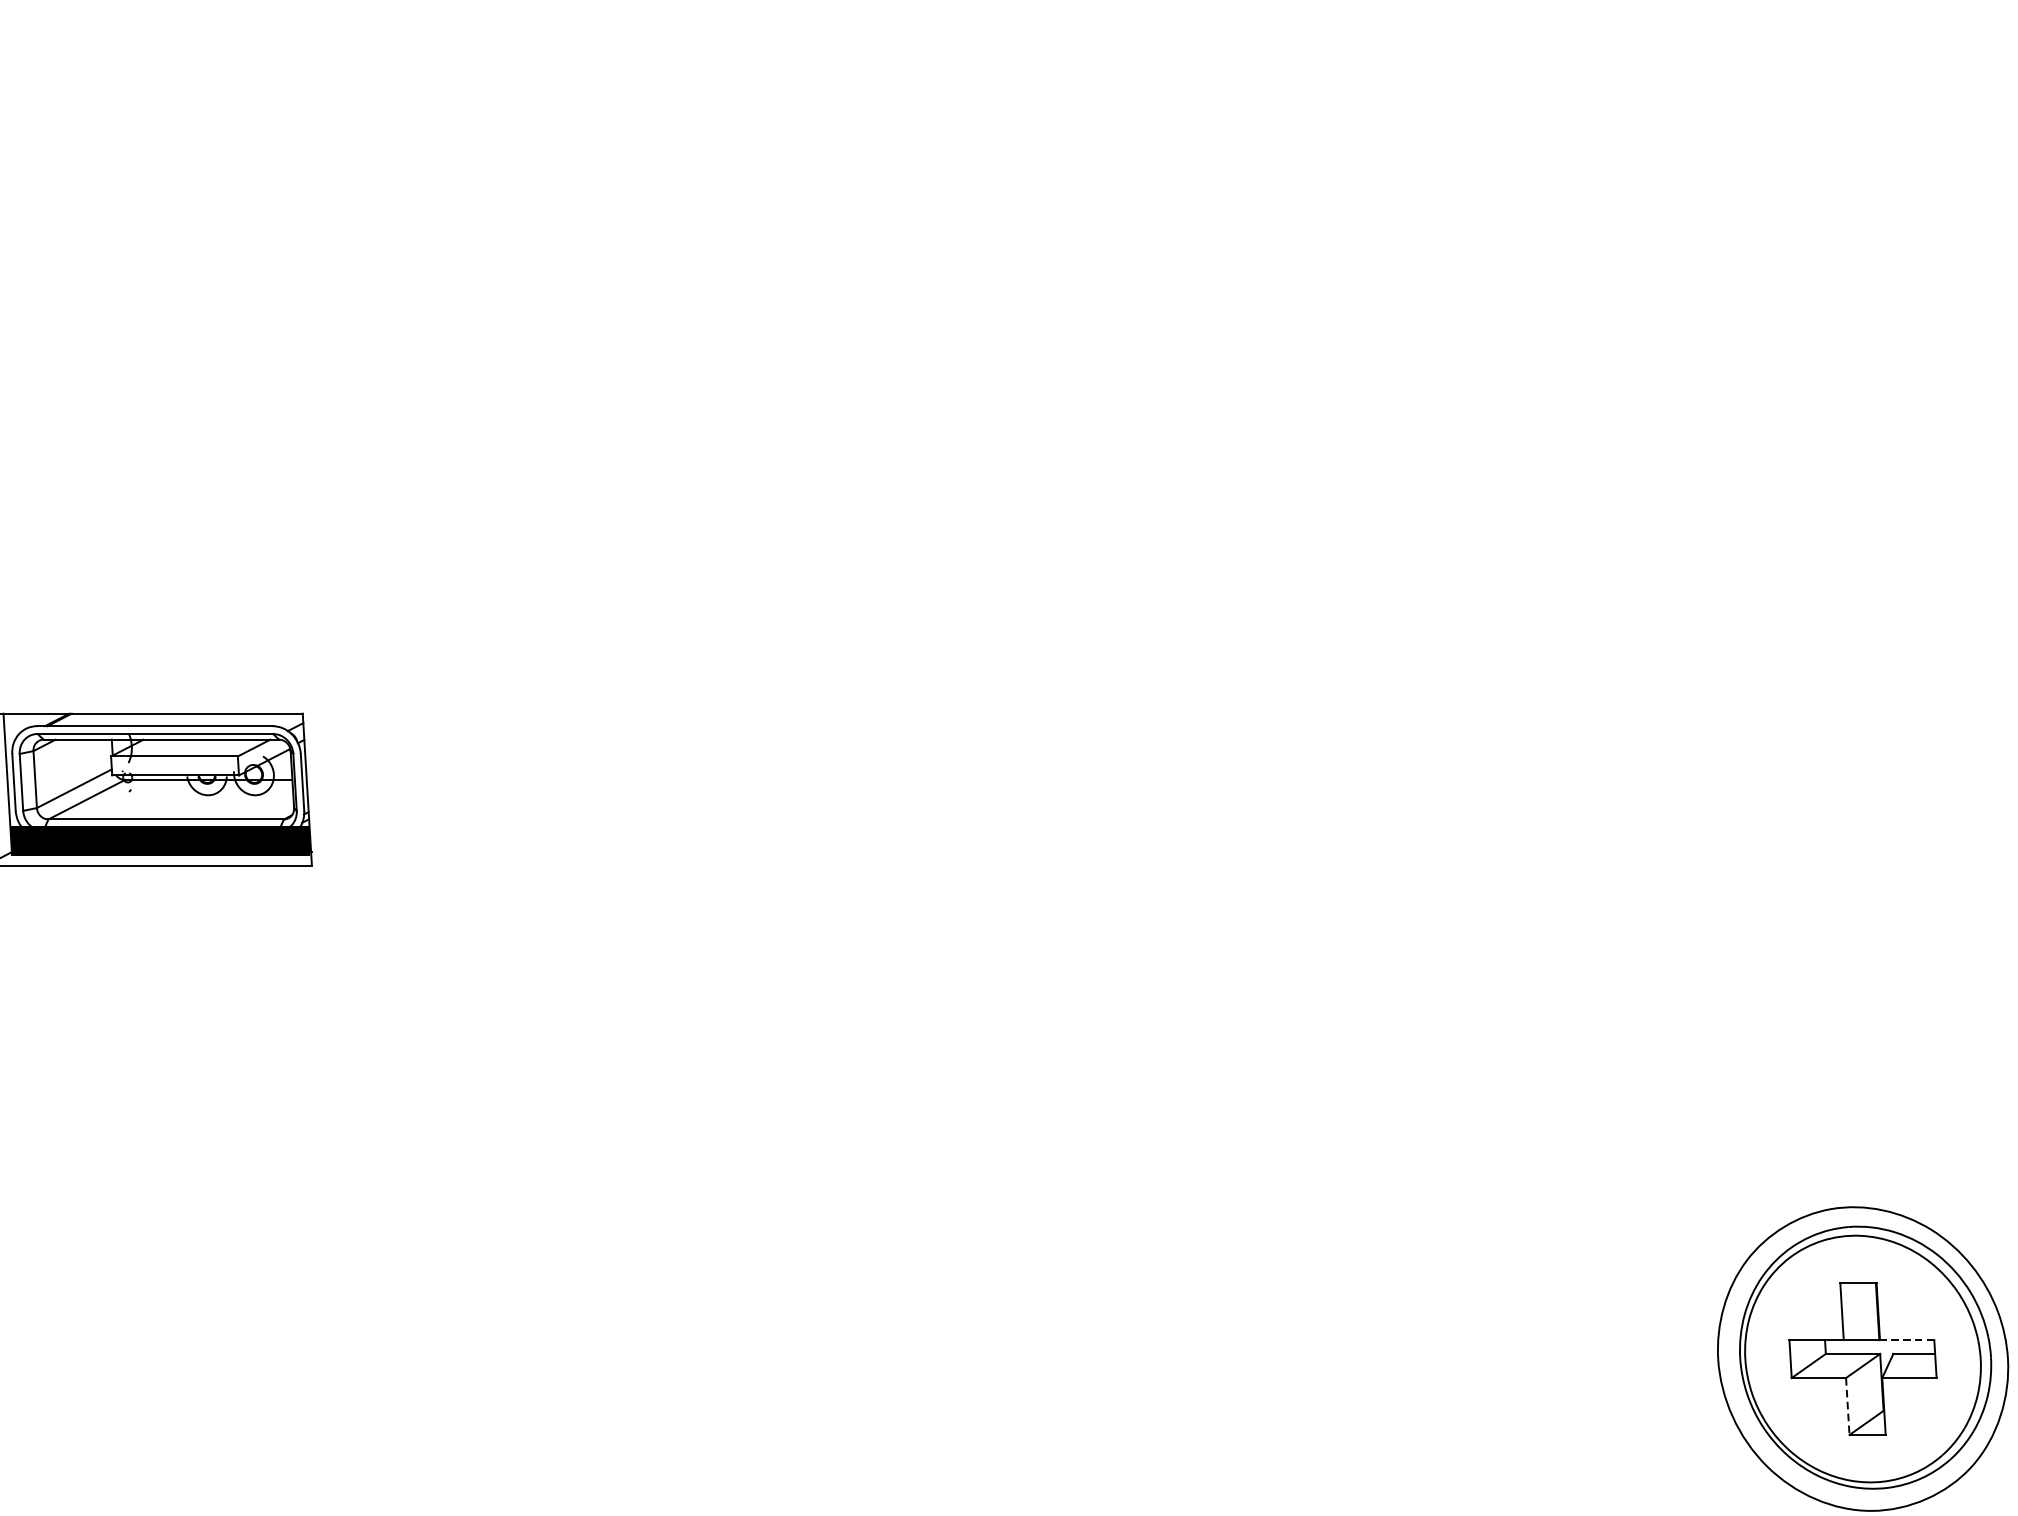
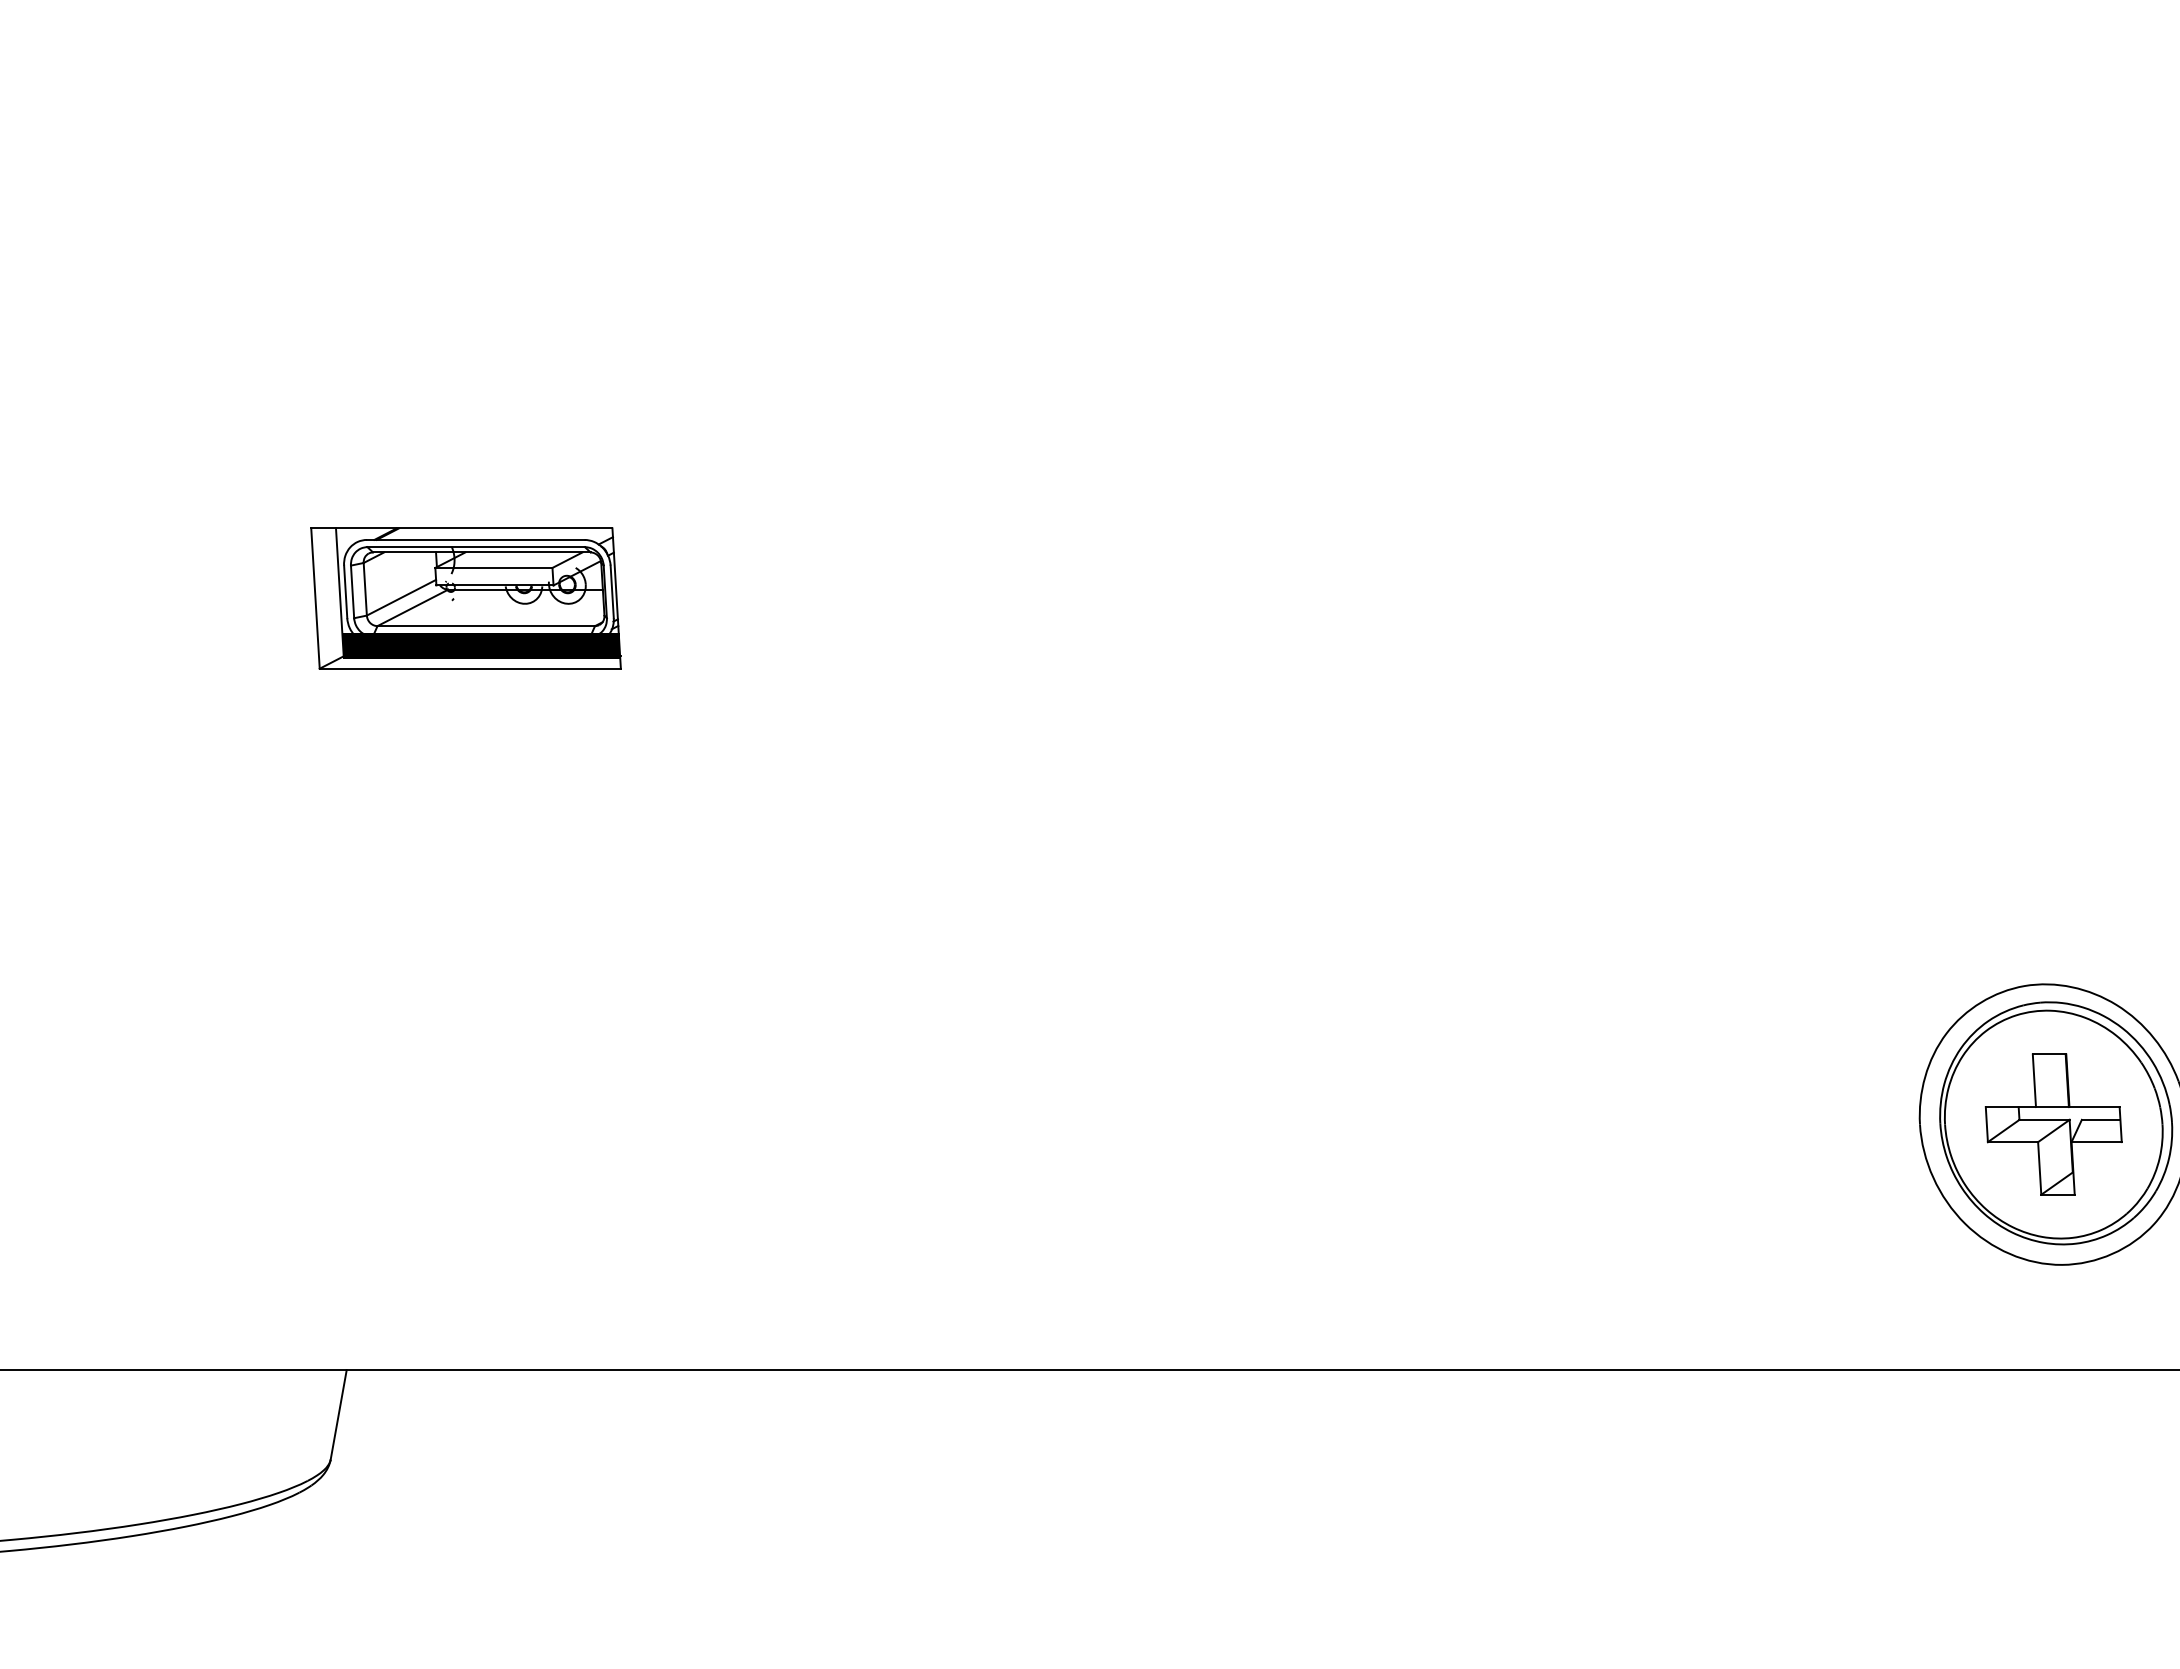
line: (1907, 1340) -> (2094, 1107), dashed -> solid
line: (1847, 1406) -> (2039, 1168), dashed -> solid

